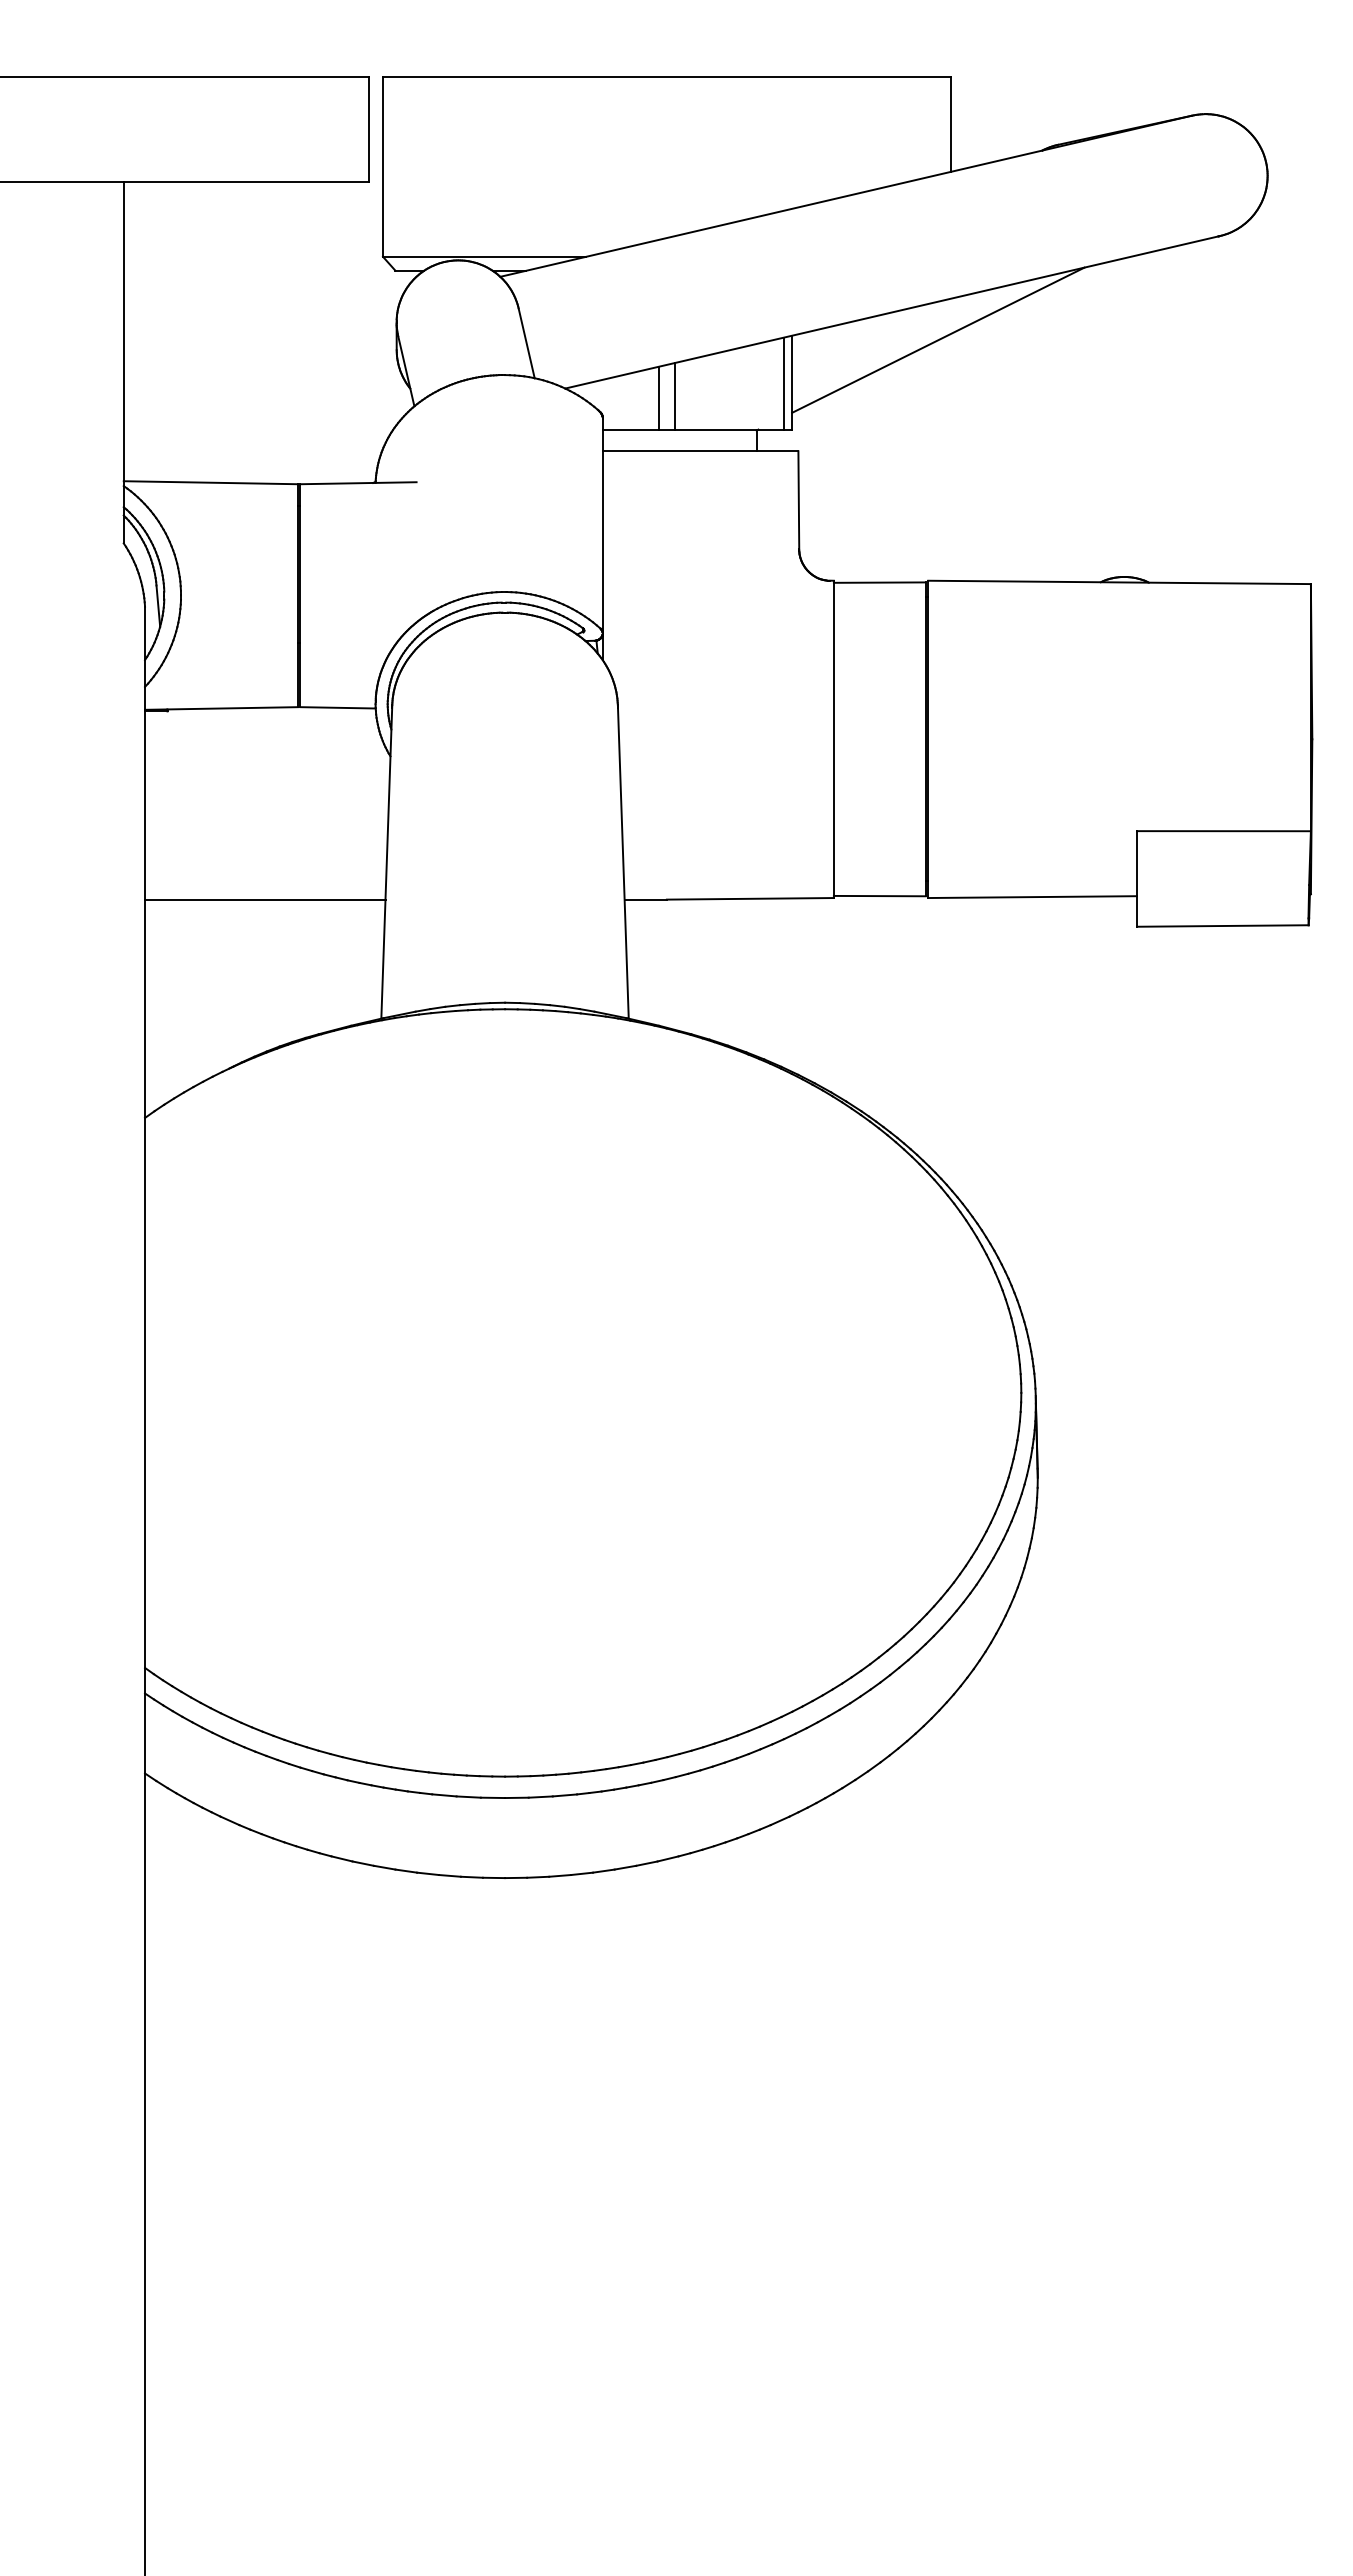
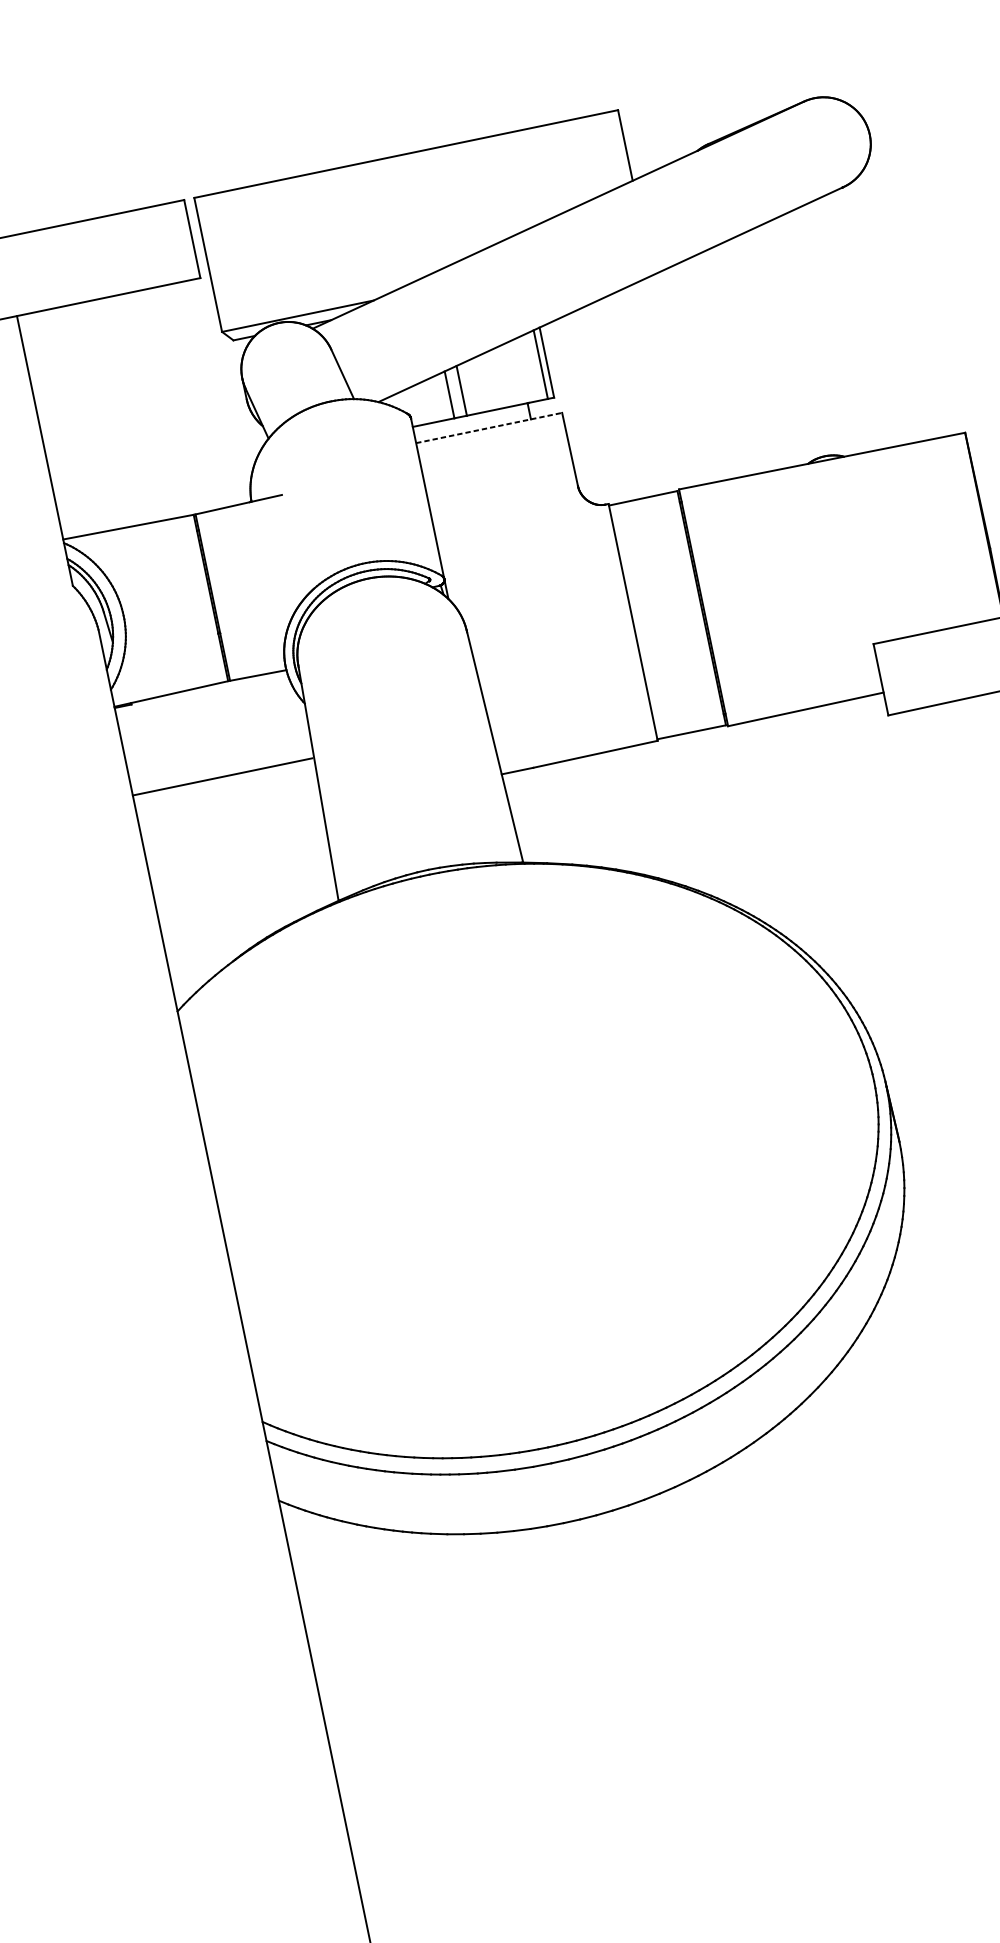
line: (938, 339) -> (649, 307), removed
line: (700, 451) -> (489, 428), solid -> dashed
line: (265, 899) -> (222, 776), moved

